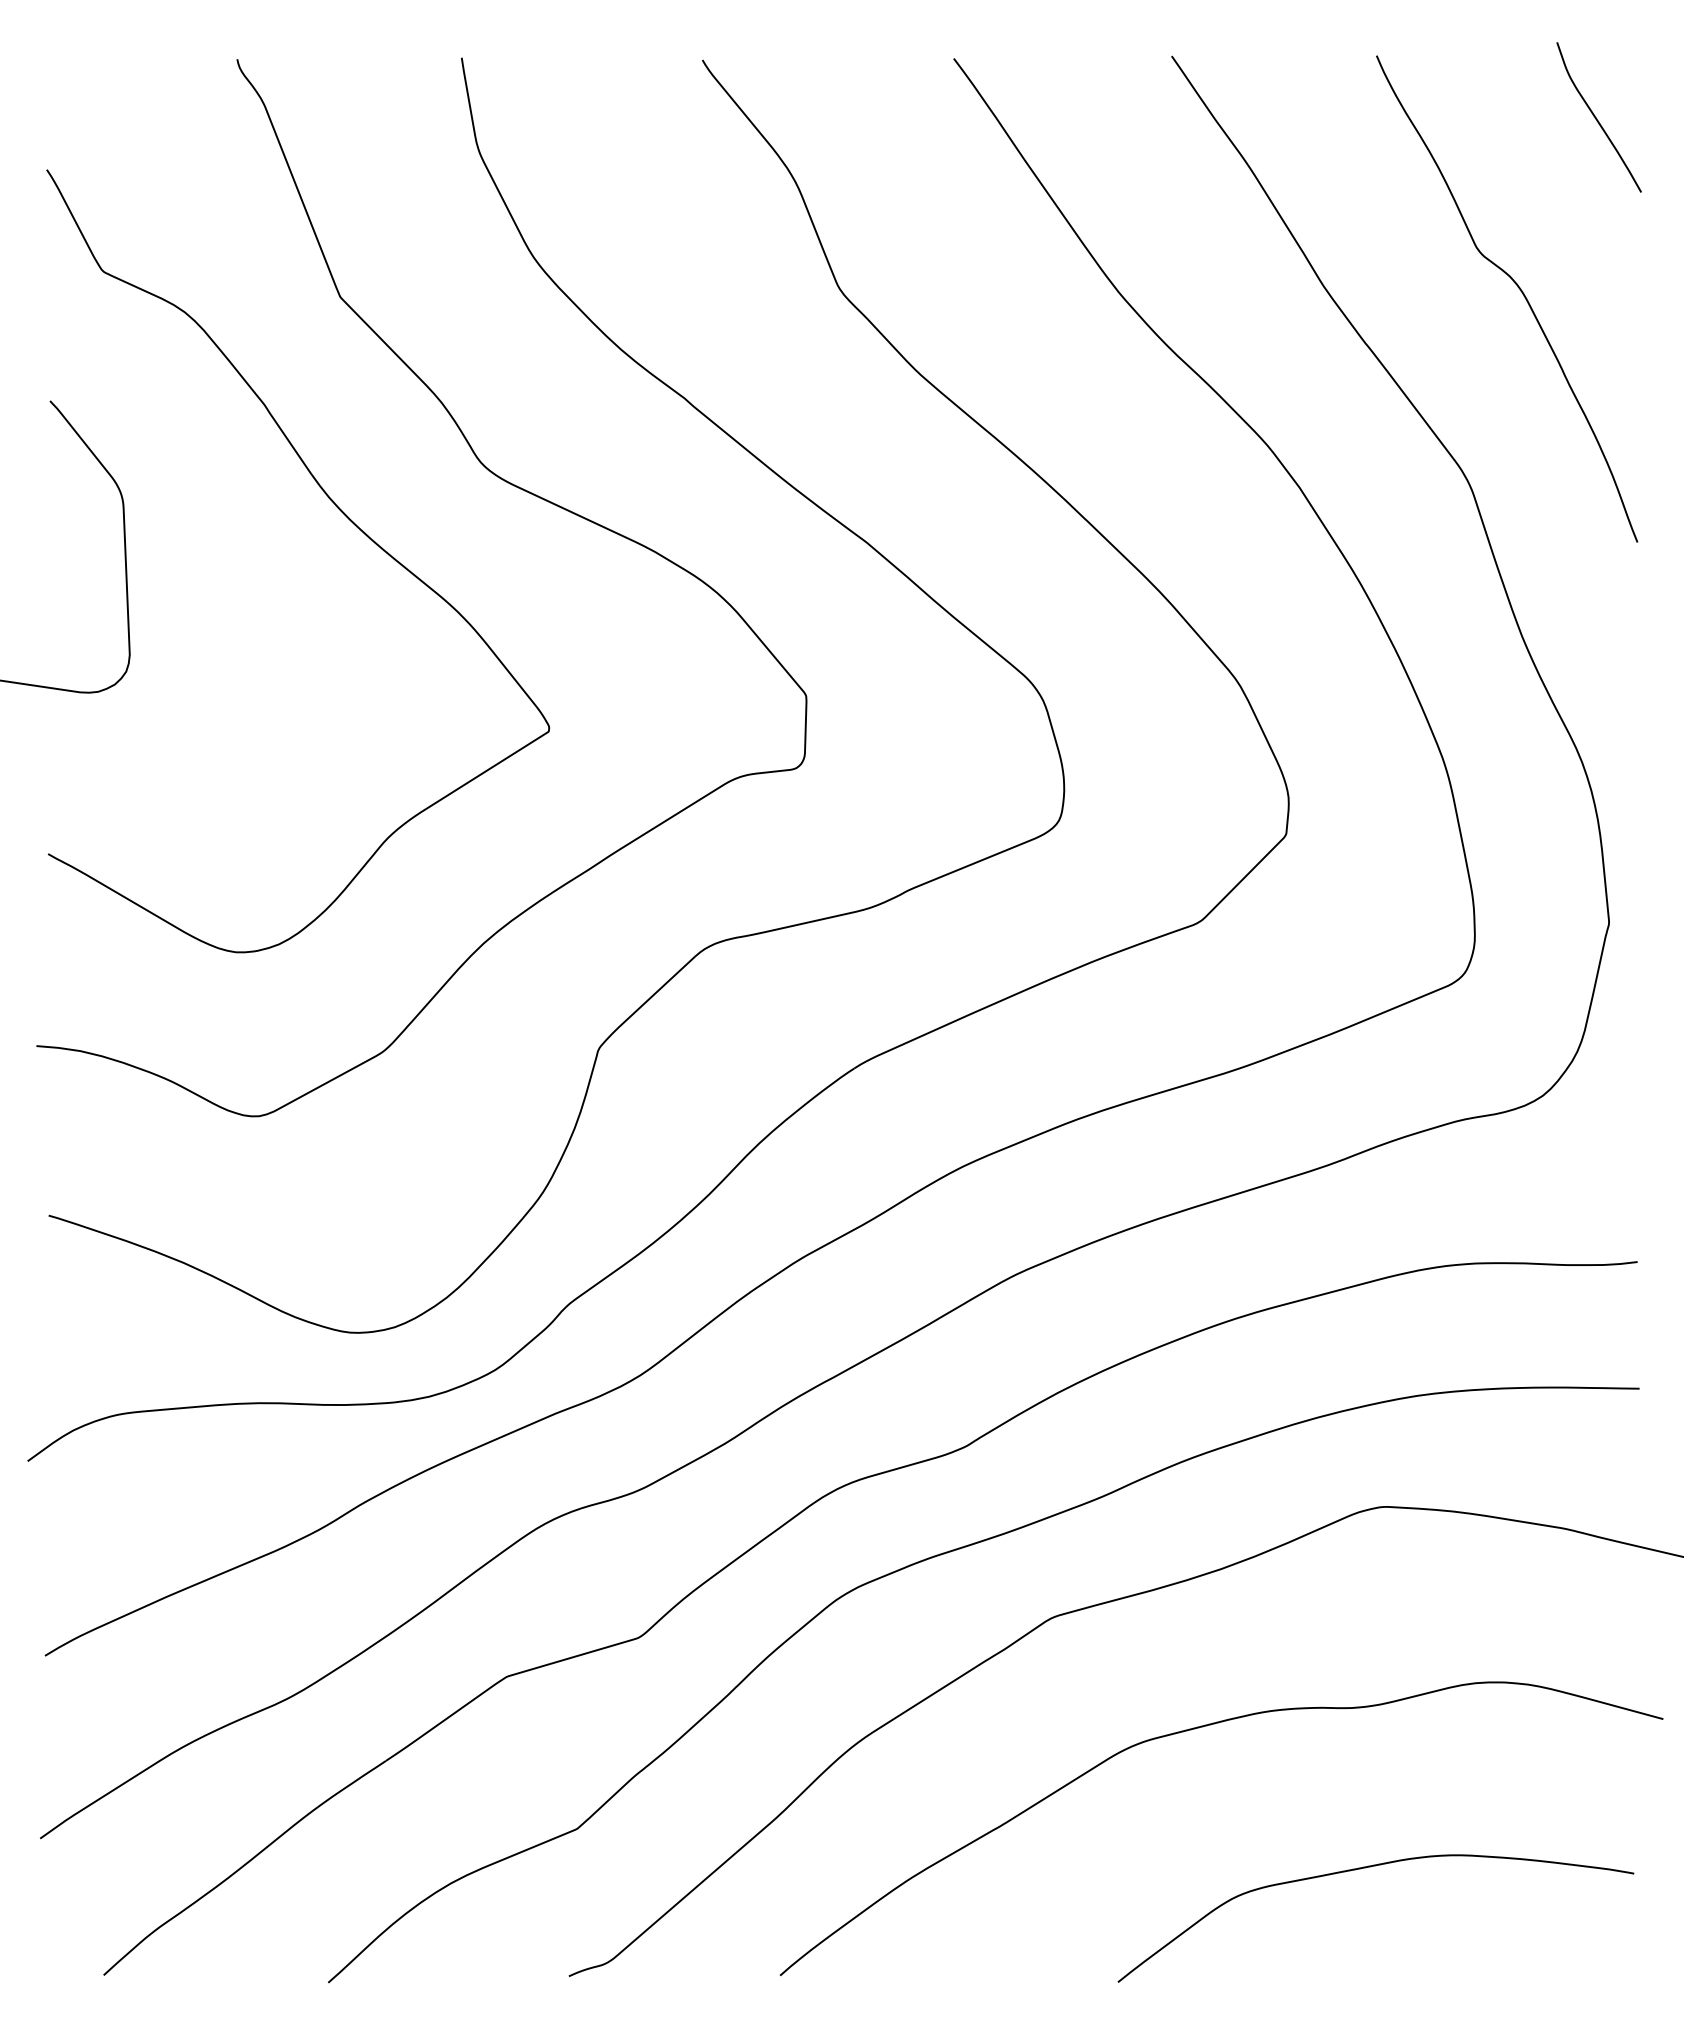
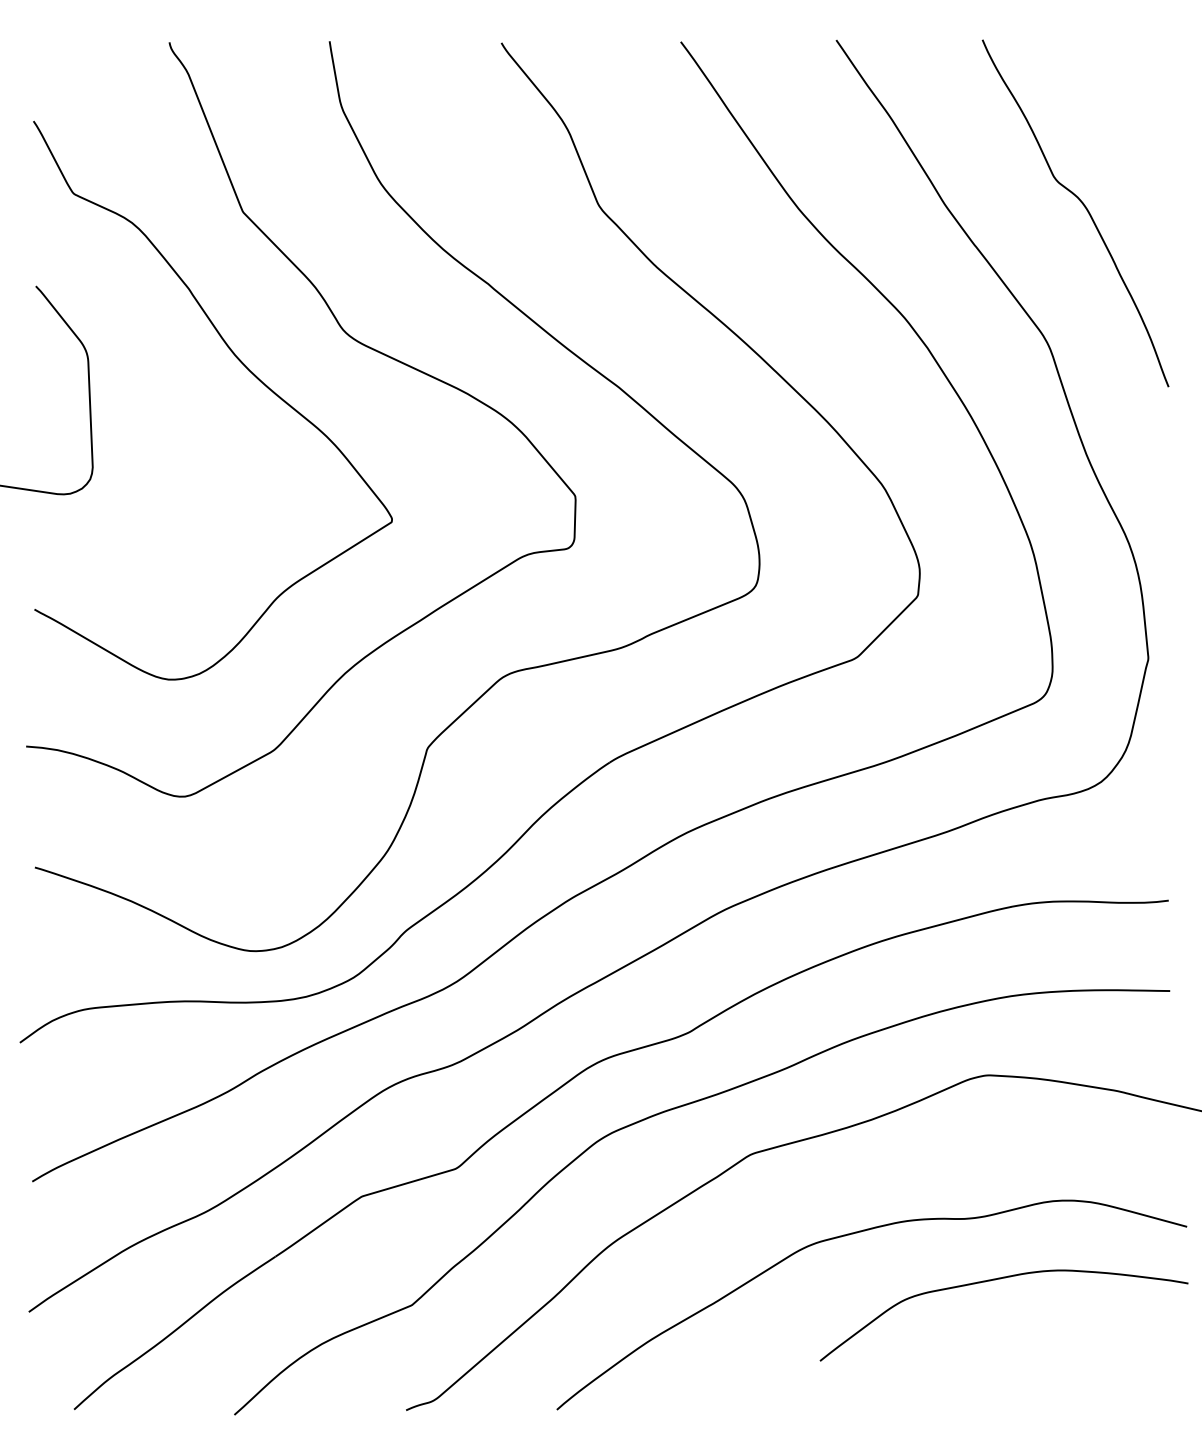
curve: (1597, 118) -> (1140, 84), removed
curve: (1365, 1868) -> (996, 1279), moved

